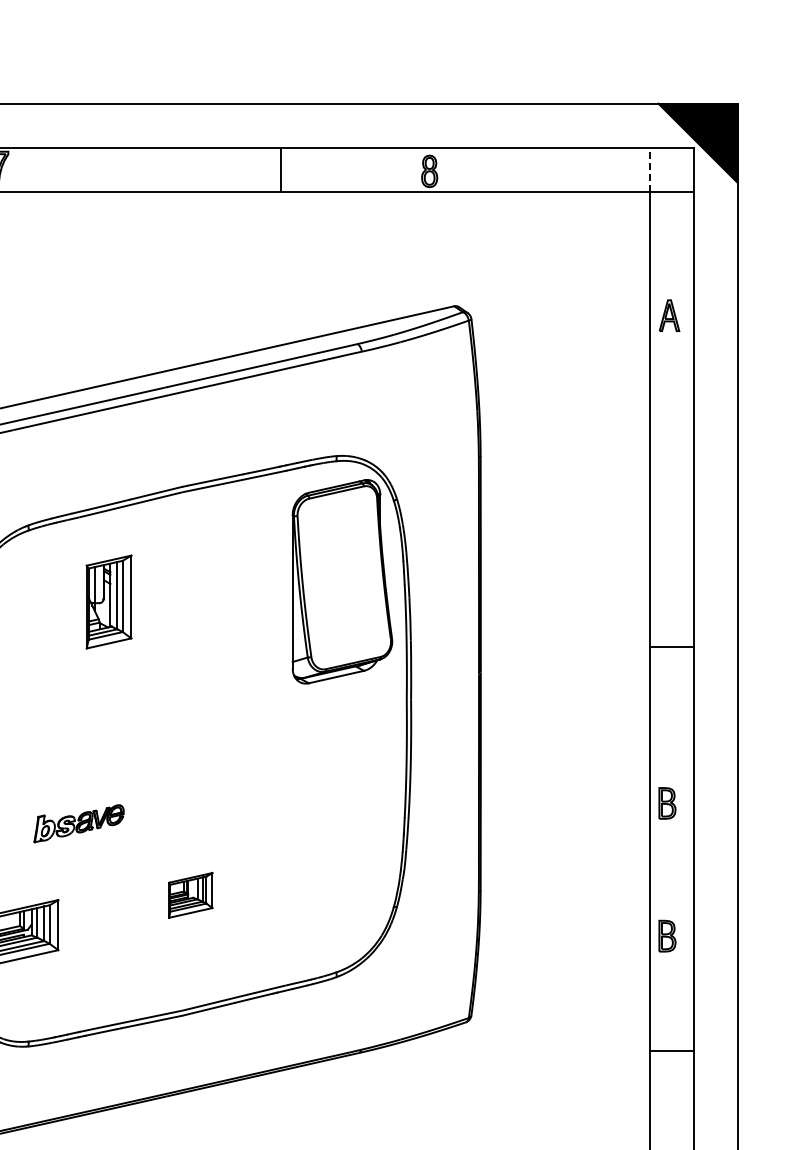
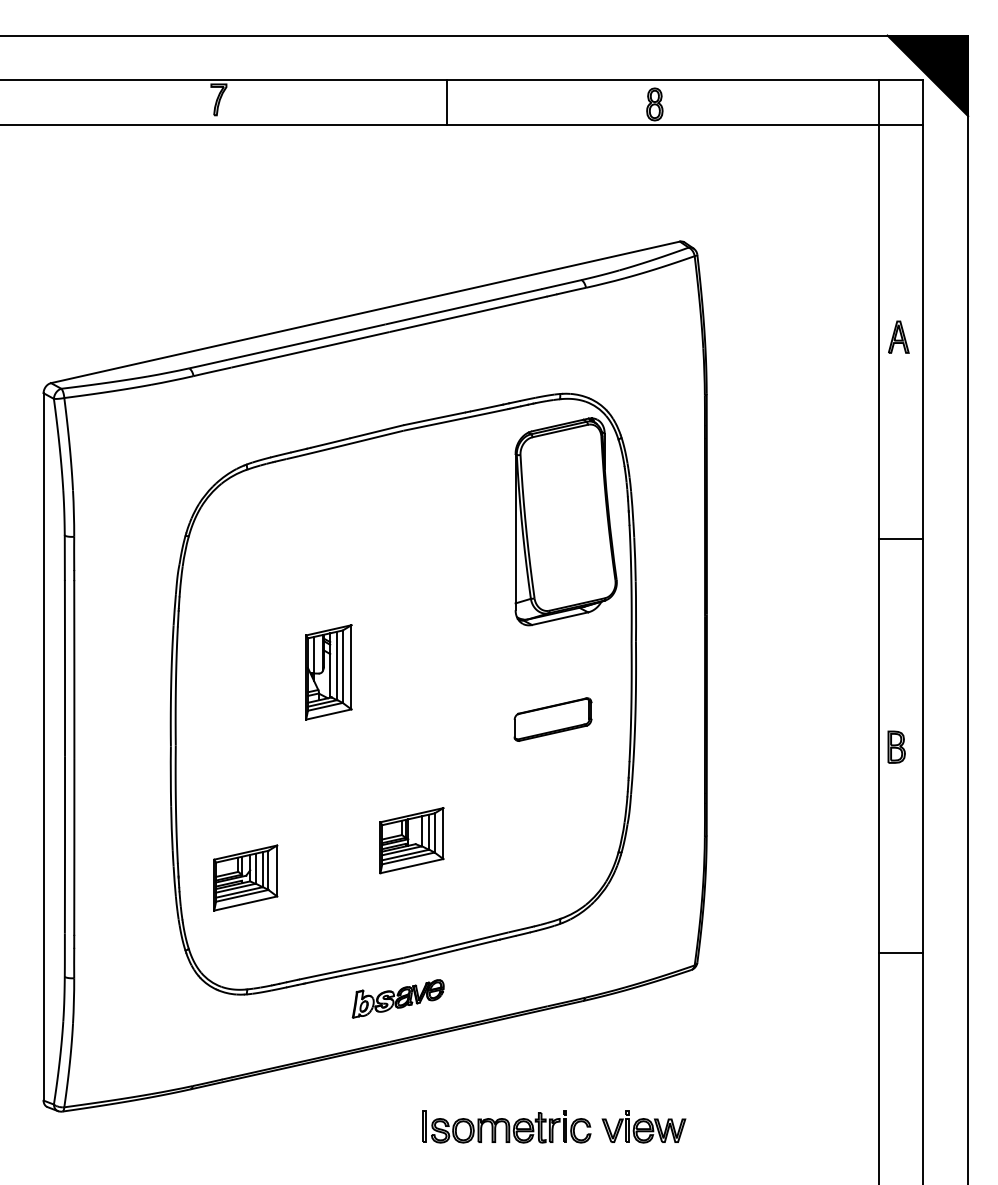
line: (280, 169) -> (447, 102), moved
line: (649, 169) -> (878, 102), dashed -> solid
part: (669, 315) -> (898, 336), moved
part: (108, 602) -> (328, 672), moved
line: (671, 646) -> (900, 538), moved
part: (329, 776) -> (552, 719), added
part: (78, 823) -> (397, 998), moved
part: (190, 895) -> (411, 840), size x1.43
part: (667, 935) -> (896, 881), removed
line: (671, 1050) -> (900, 952), moved

